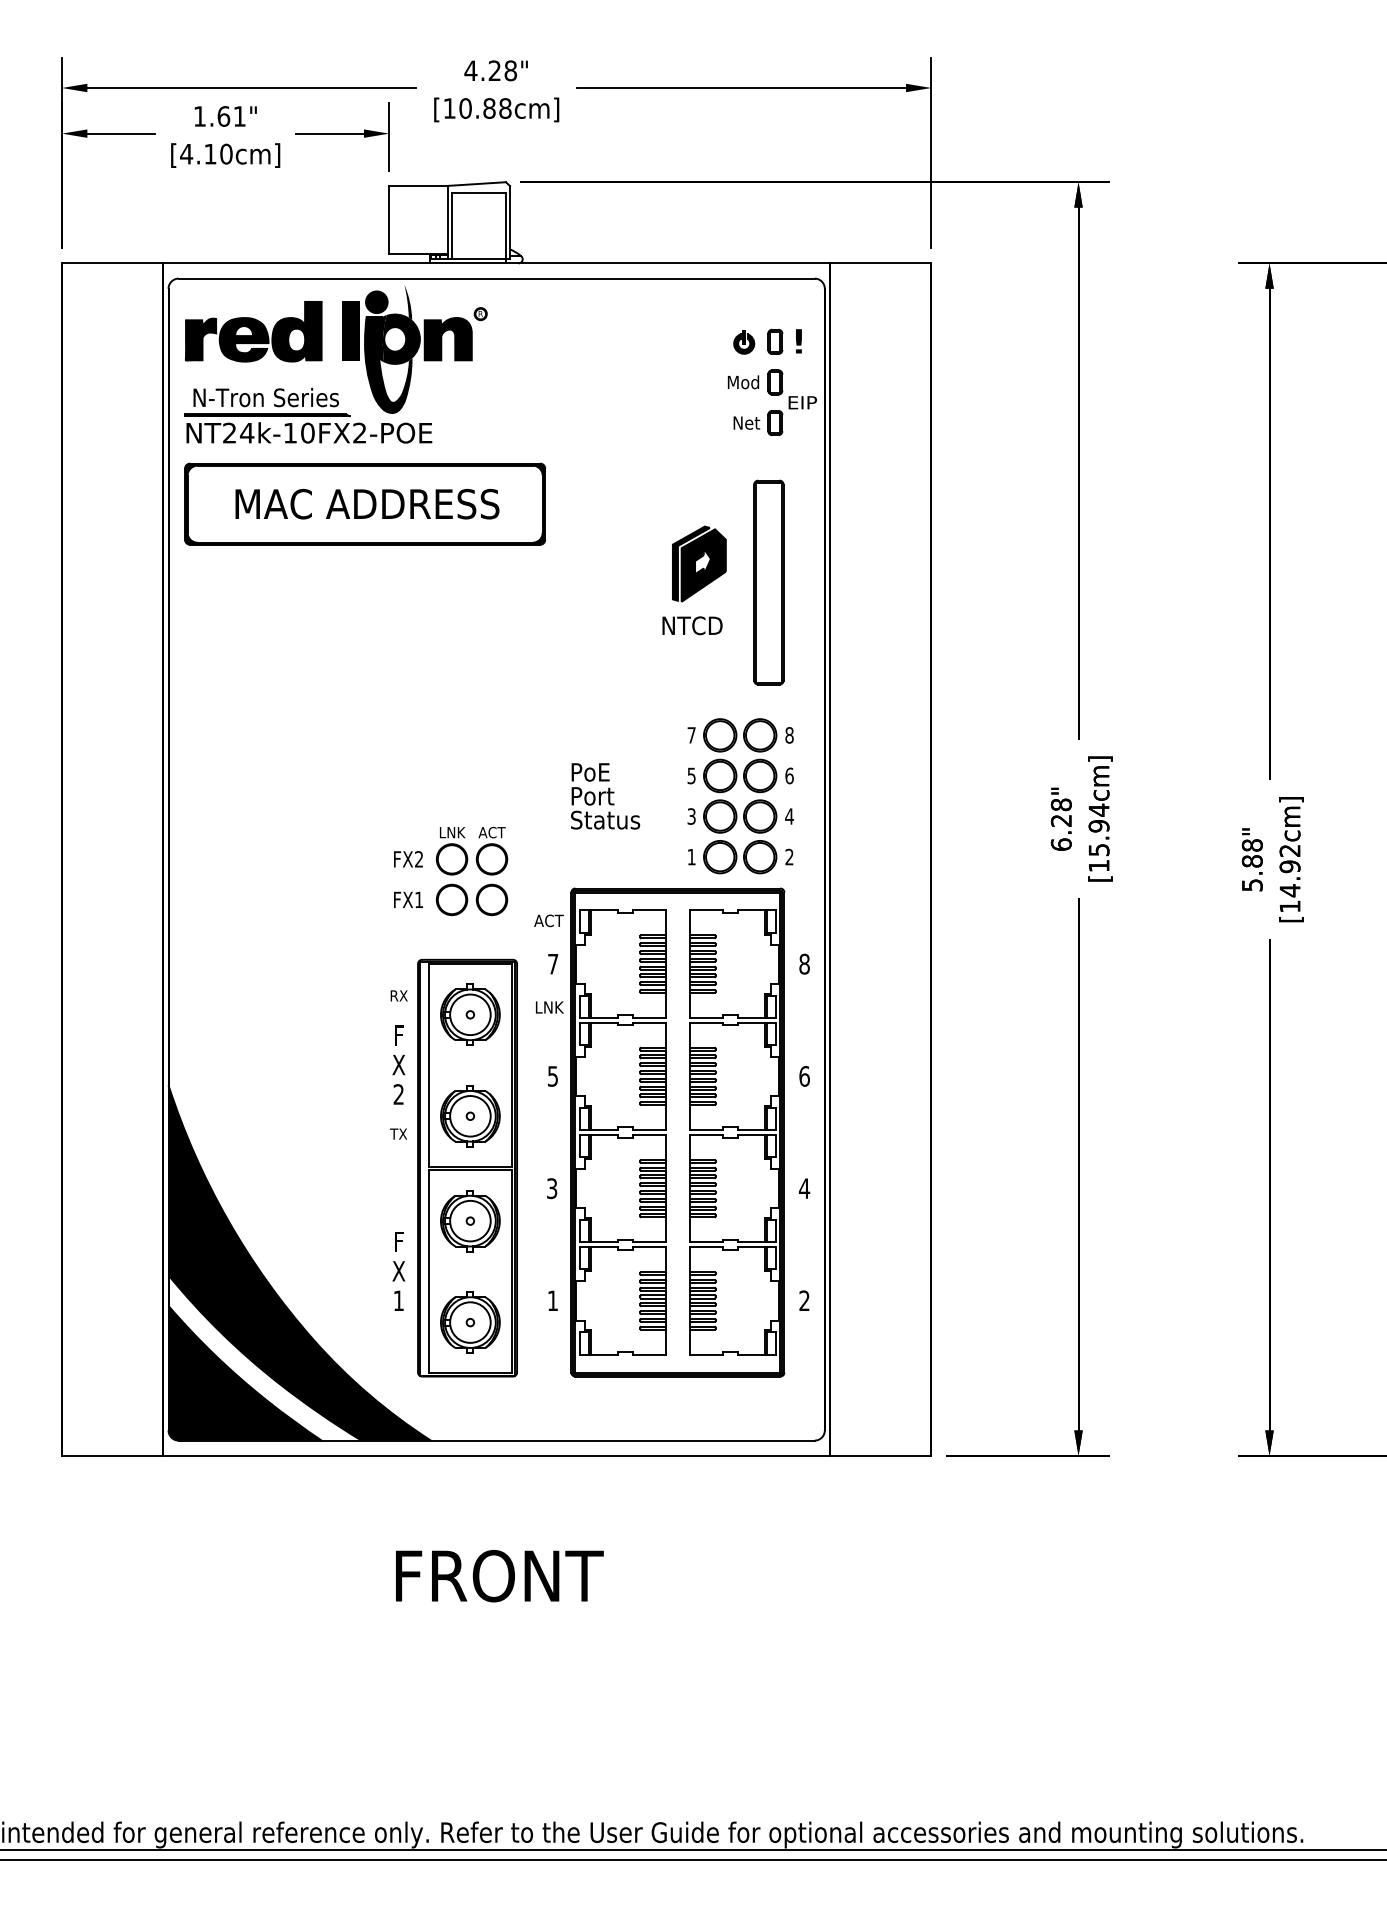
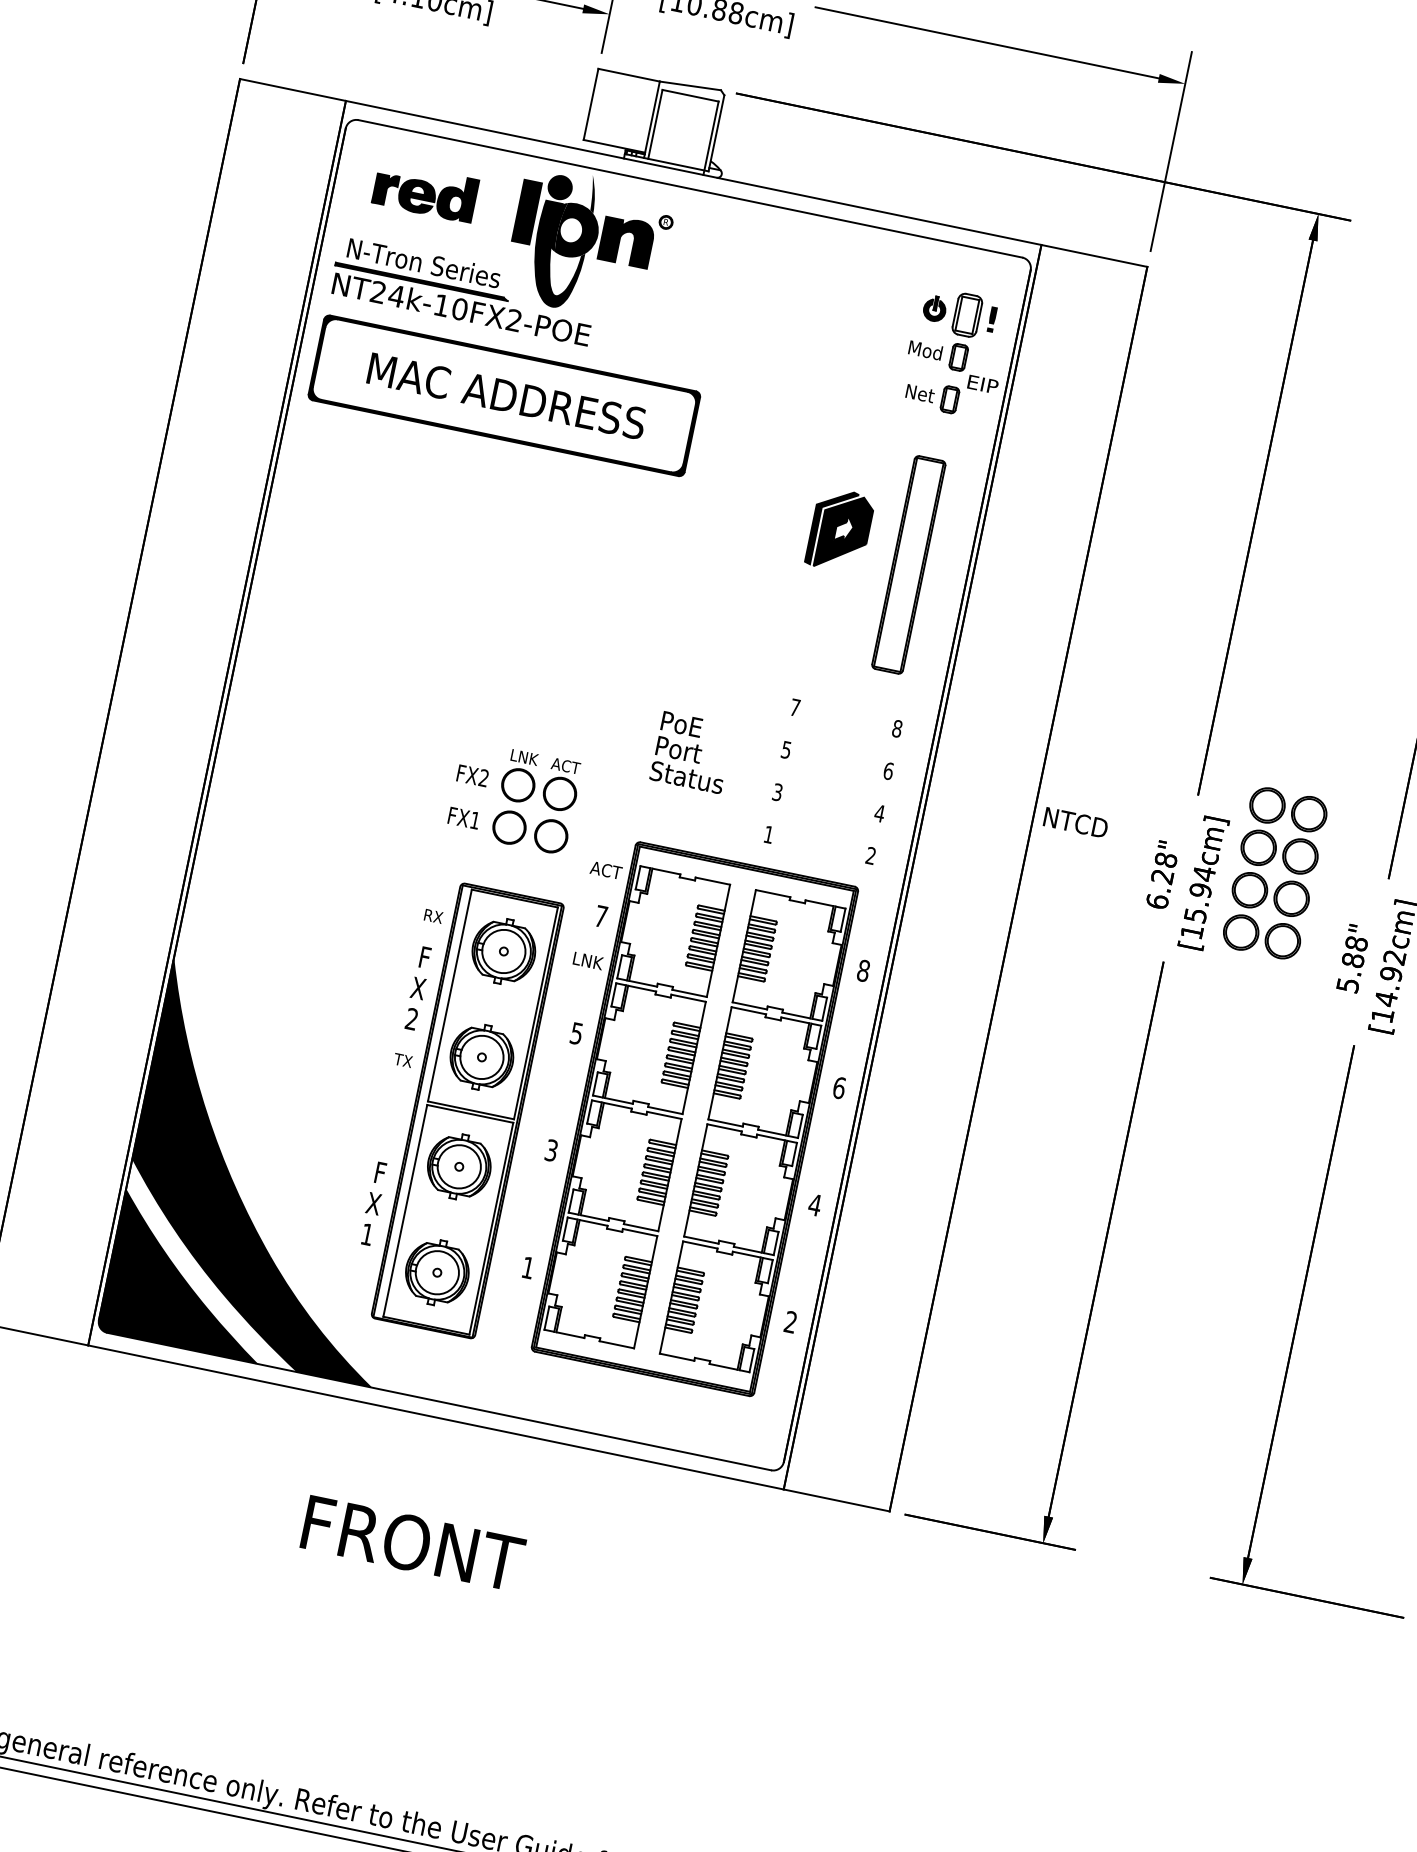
part: (253, 331) -> (425, 191), size x0.7
part: (775, 341) -> (967, 314), size x1.6
text: (692, 625) -> (1075, 822), moved
part: (748, 788) -> (1285, 867), moved

